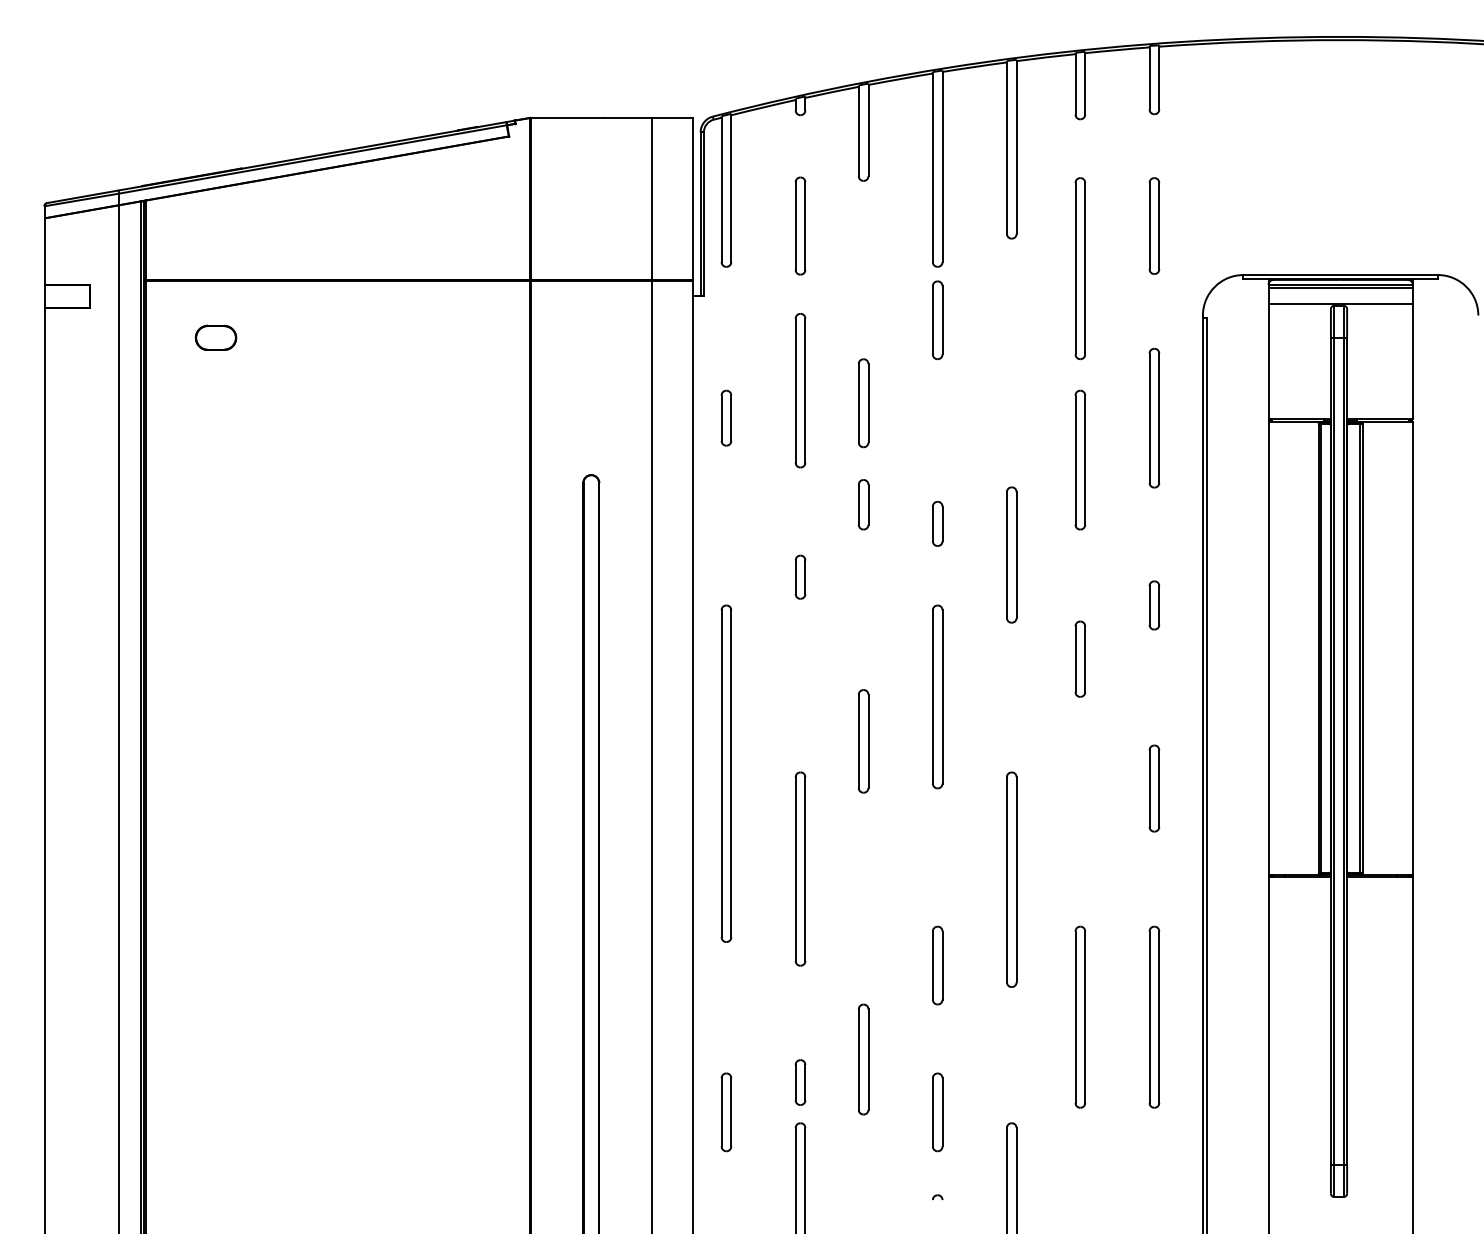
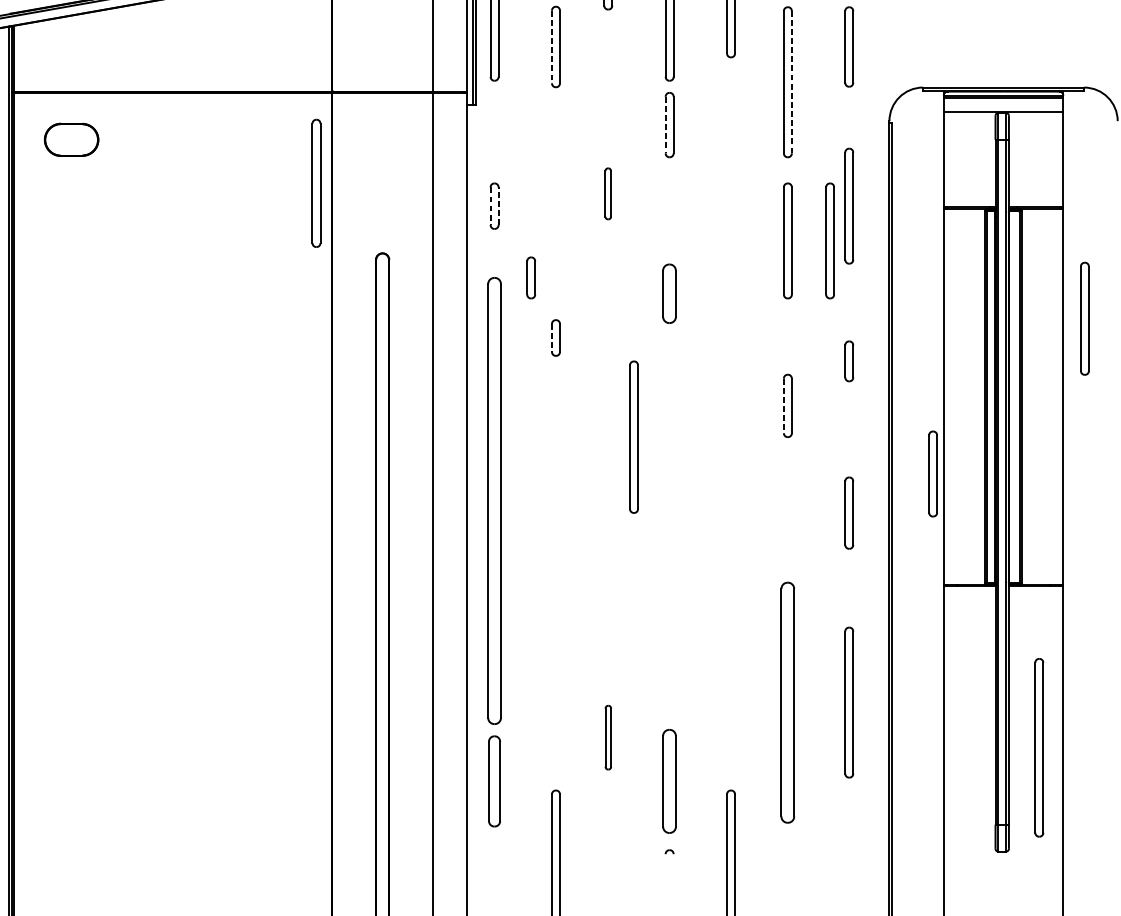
line: (795, 226) -> (551, 47), solid -> dashed
line: (1085, 268) -> (792, 82), solid -> dashed
line: (932, 320) -> (665, 125), solid -> dashed
part: (215, 337) -> (71, 139), size x1.6
part: (800, 390) -> (316, 183), moved
part: (863, 403) -> (608, 194), size x0.7
line: (721, 418) -> (490, 206), solid -> dashed
line: (731, 418) -> (498, 206), solid -> dashed
part: (1130, 459) -> (829, 240), added
part: (863, 504) -> (531, 277), moved
part: (937, 523) -> (669, 293), size x1.6
part: (1011, 554) -> (1084, 318), moved
line: (795, 577) -> (551, 338), solid -> dashed
line: (1075, 659) -> (783, 406), solid -> dashed
part: (937, 696) -> (633, 436), moved
part: (863, 741) -> (933, 474), moved
part: (726, 773) -> (494, 500), size x1.6
part: (800, 868) -> (555, 579), removed
part: (1011, 879) -> (1039, 747), moved
part: (937, 965) -> (669, 659), removed
part: (1080, 1016) -> (788, 702), size x1.6
part: (863, 1059) -> (608, 737), size x0.7
part: (800, 1082) -> (555, 756), removed
part: (726, 1112) -> (494, 781), size x1.4
part: (937, 1112) -> (669, 781), size x1.6

